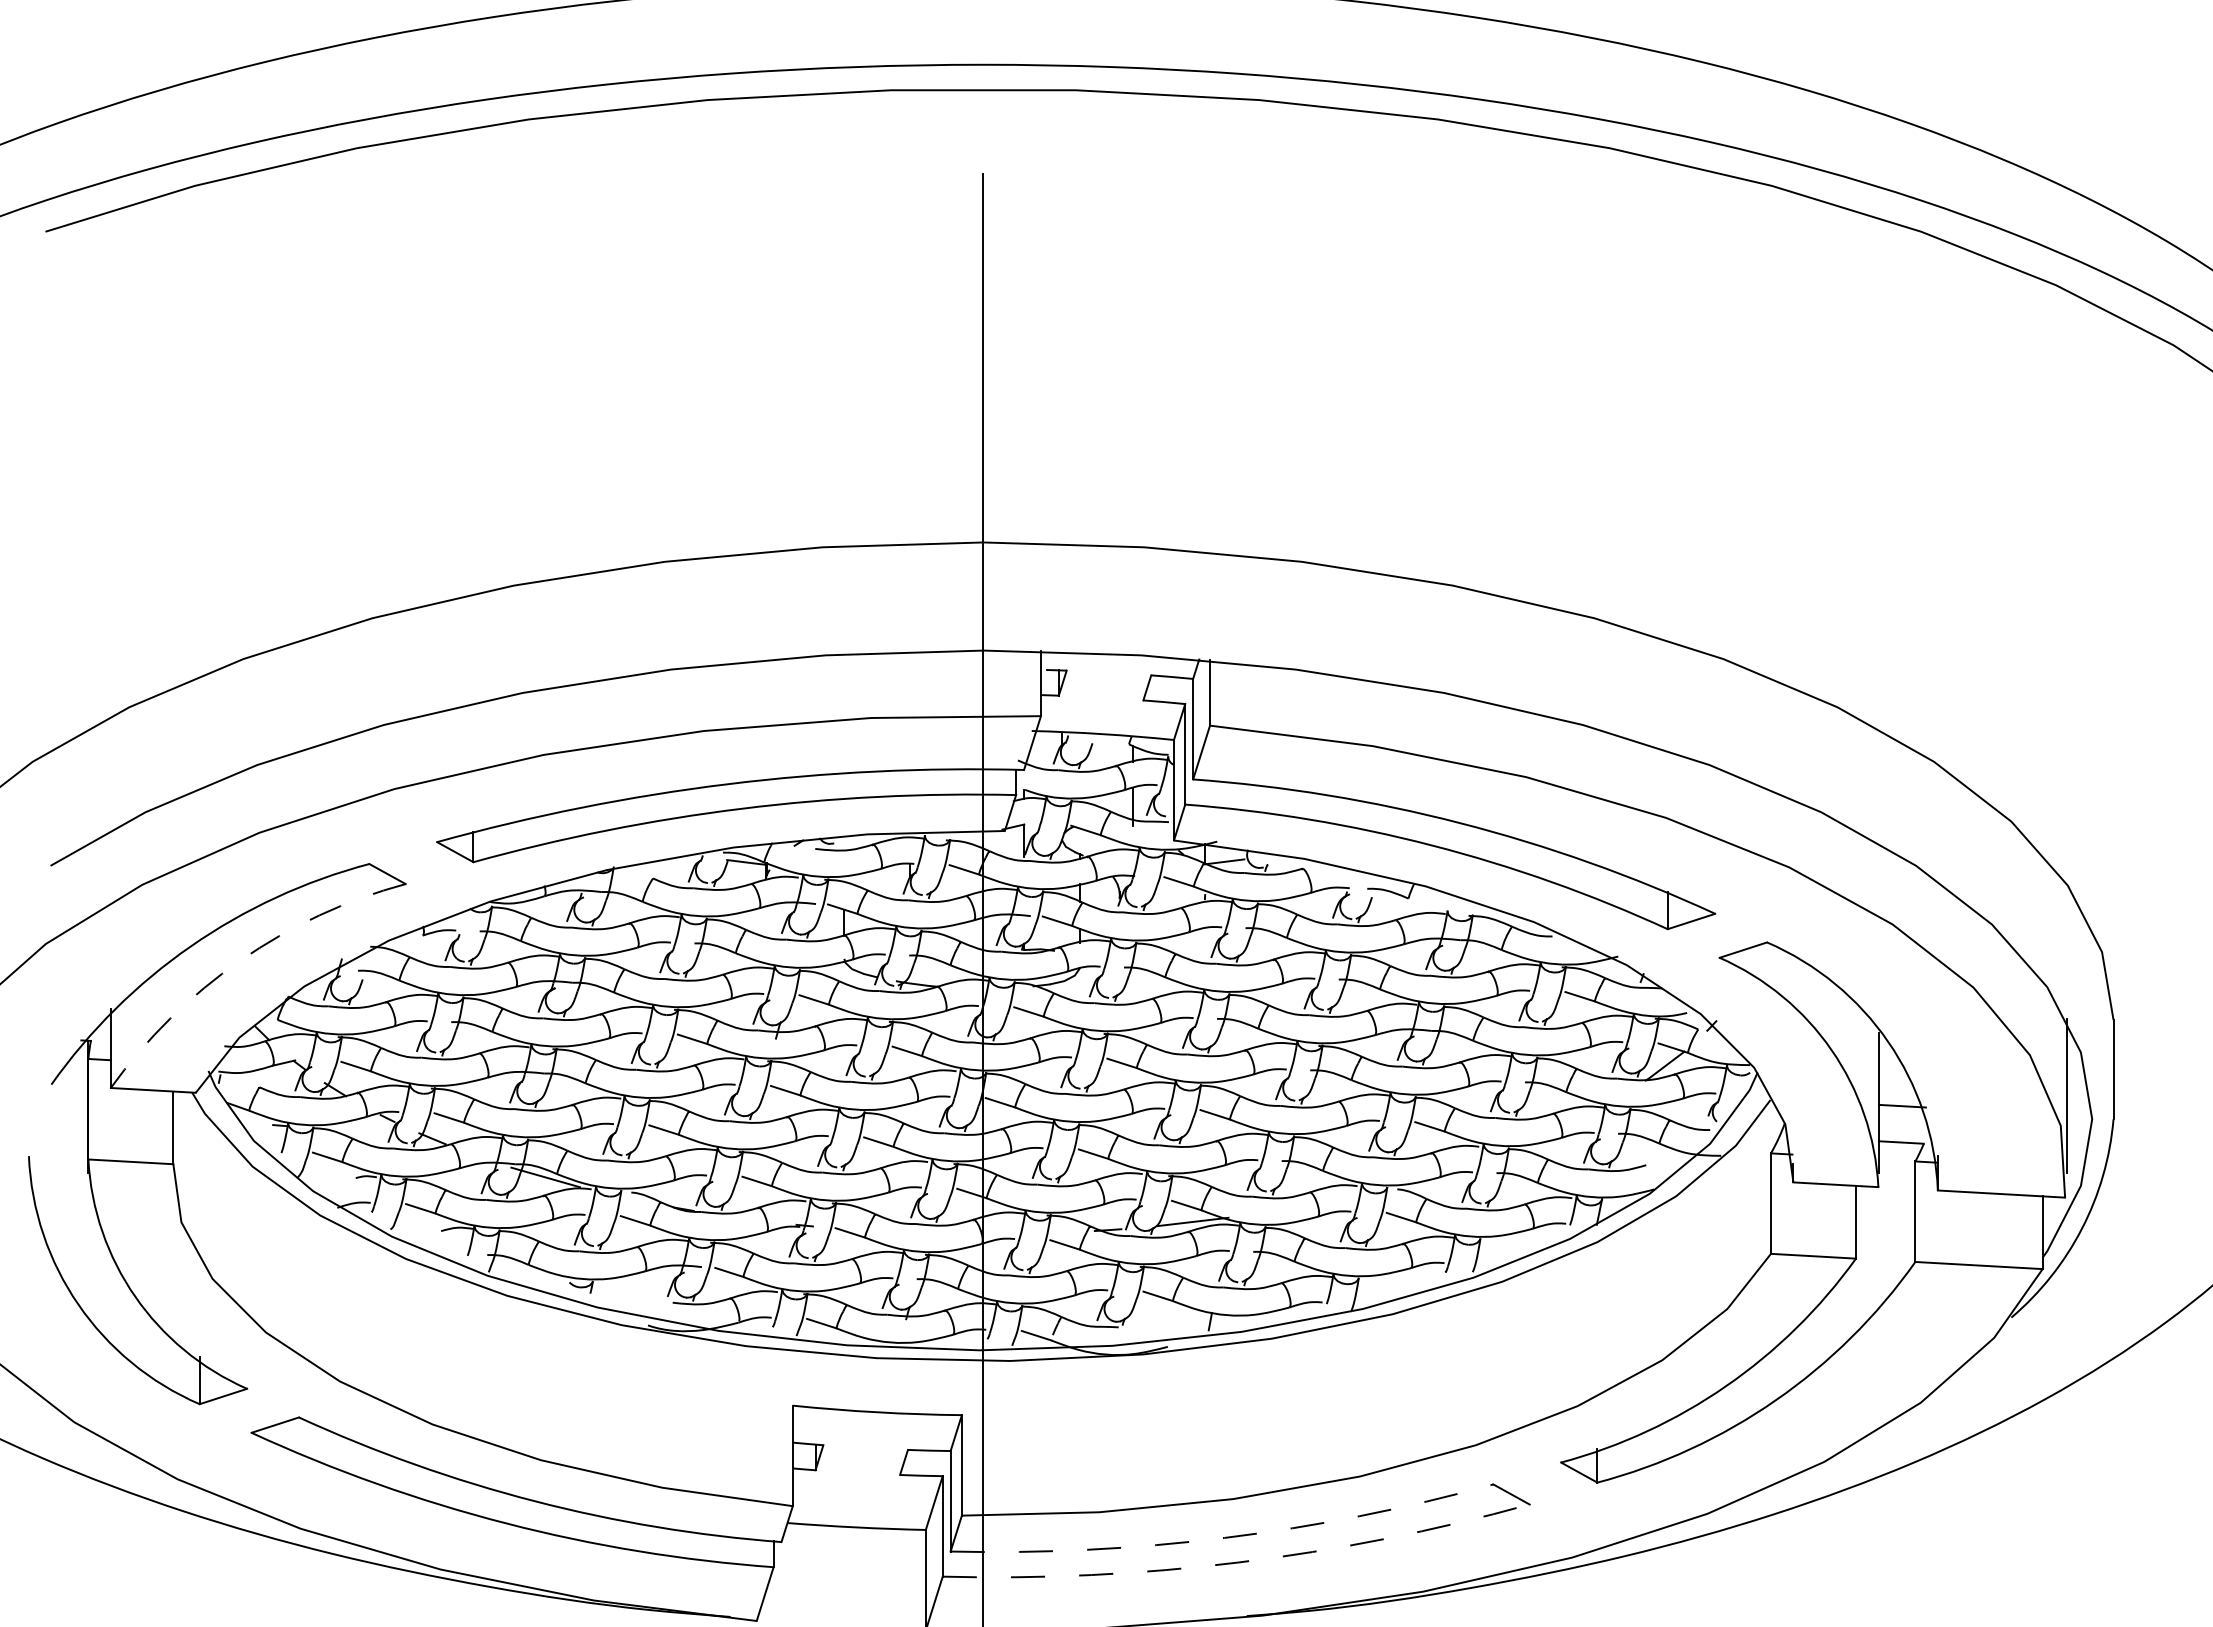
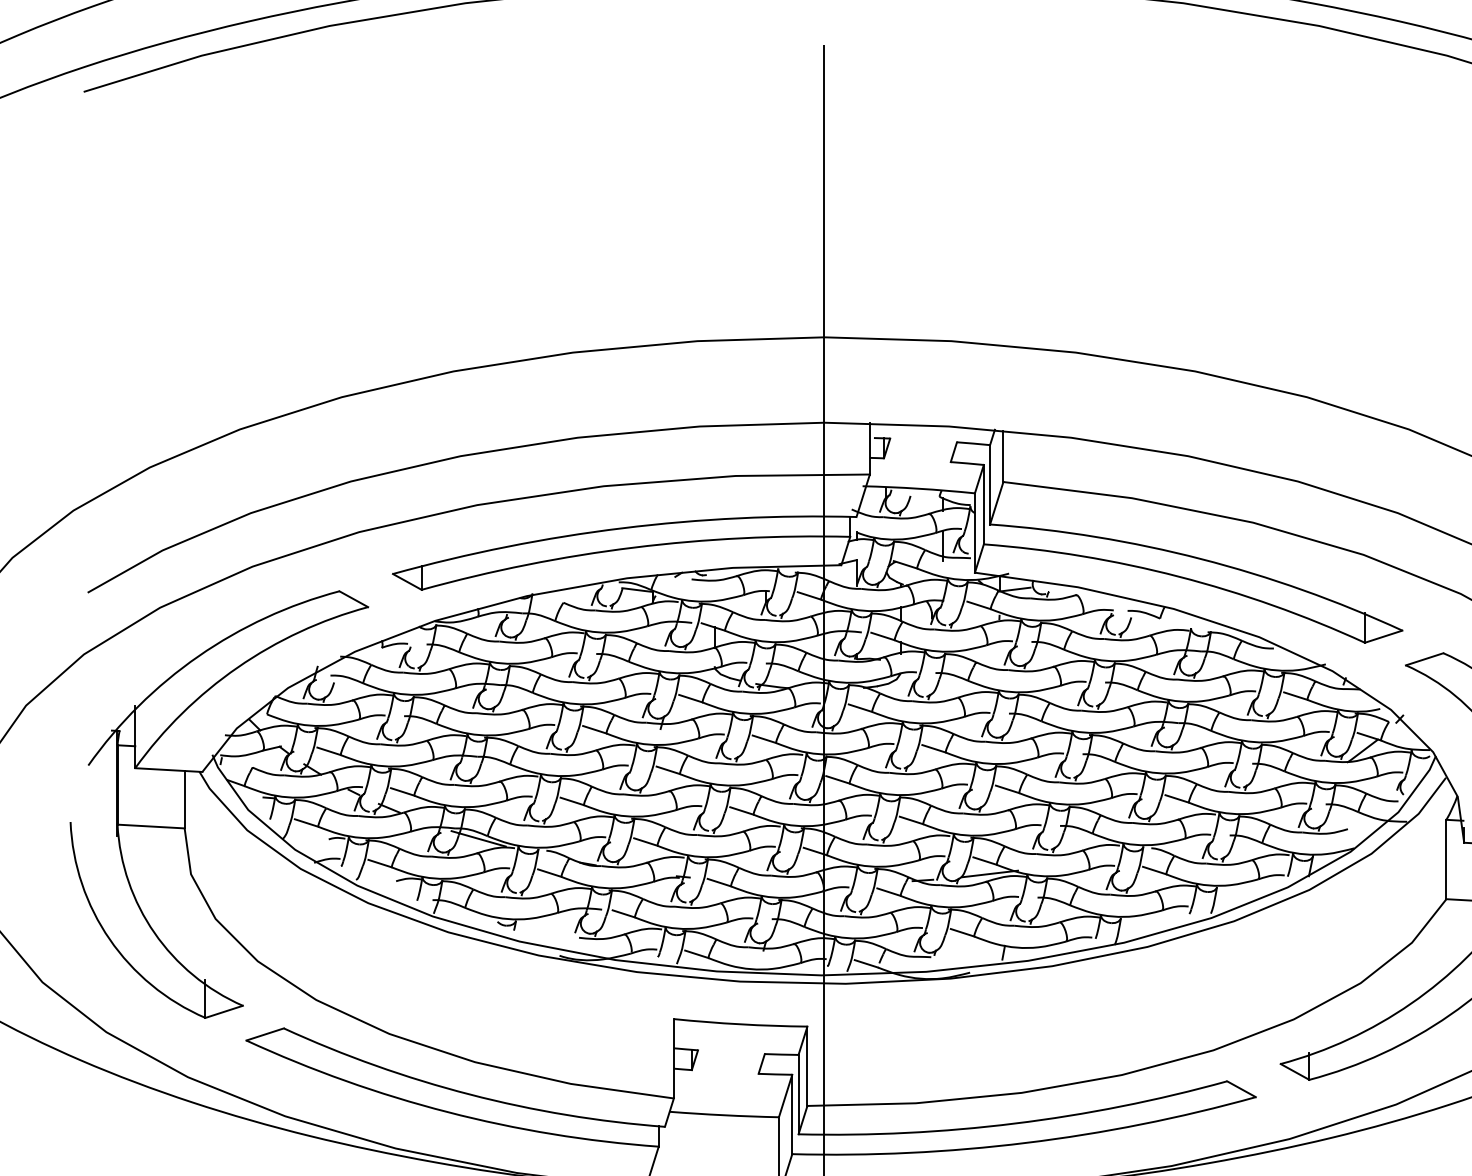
arc: (240, 960) -> (237, 667), dashed -> solid
arc: (1224, 1537) -> (1014, 1123), dashed -> solid
arc: (1238, 1562) -> (1025, 1142), dashed -> solid

